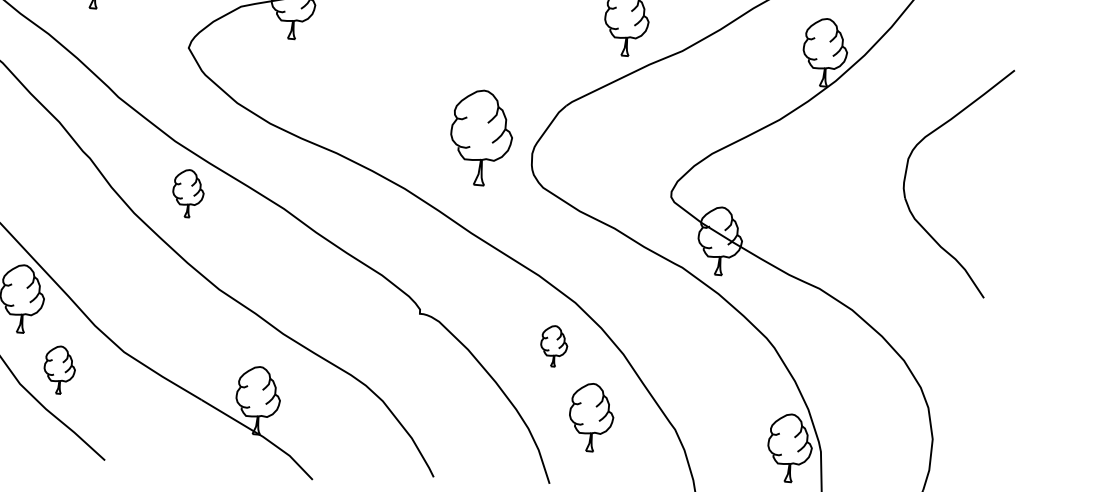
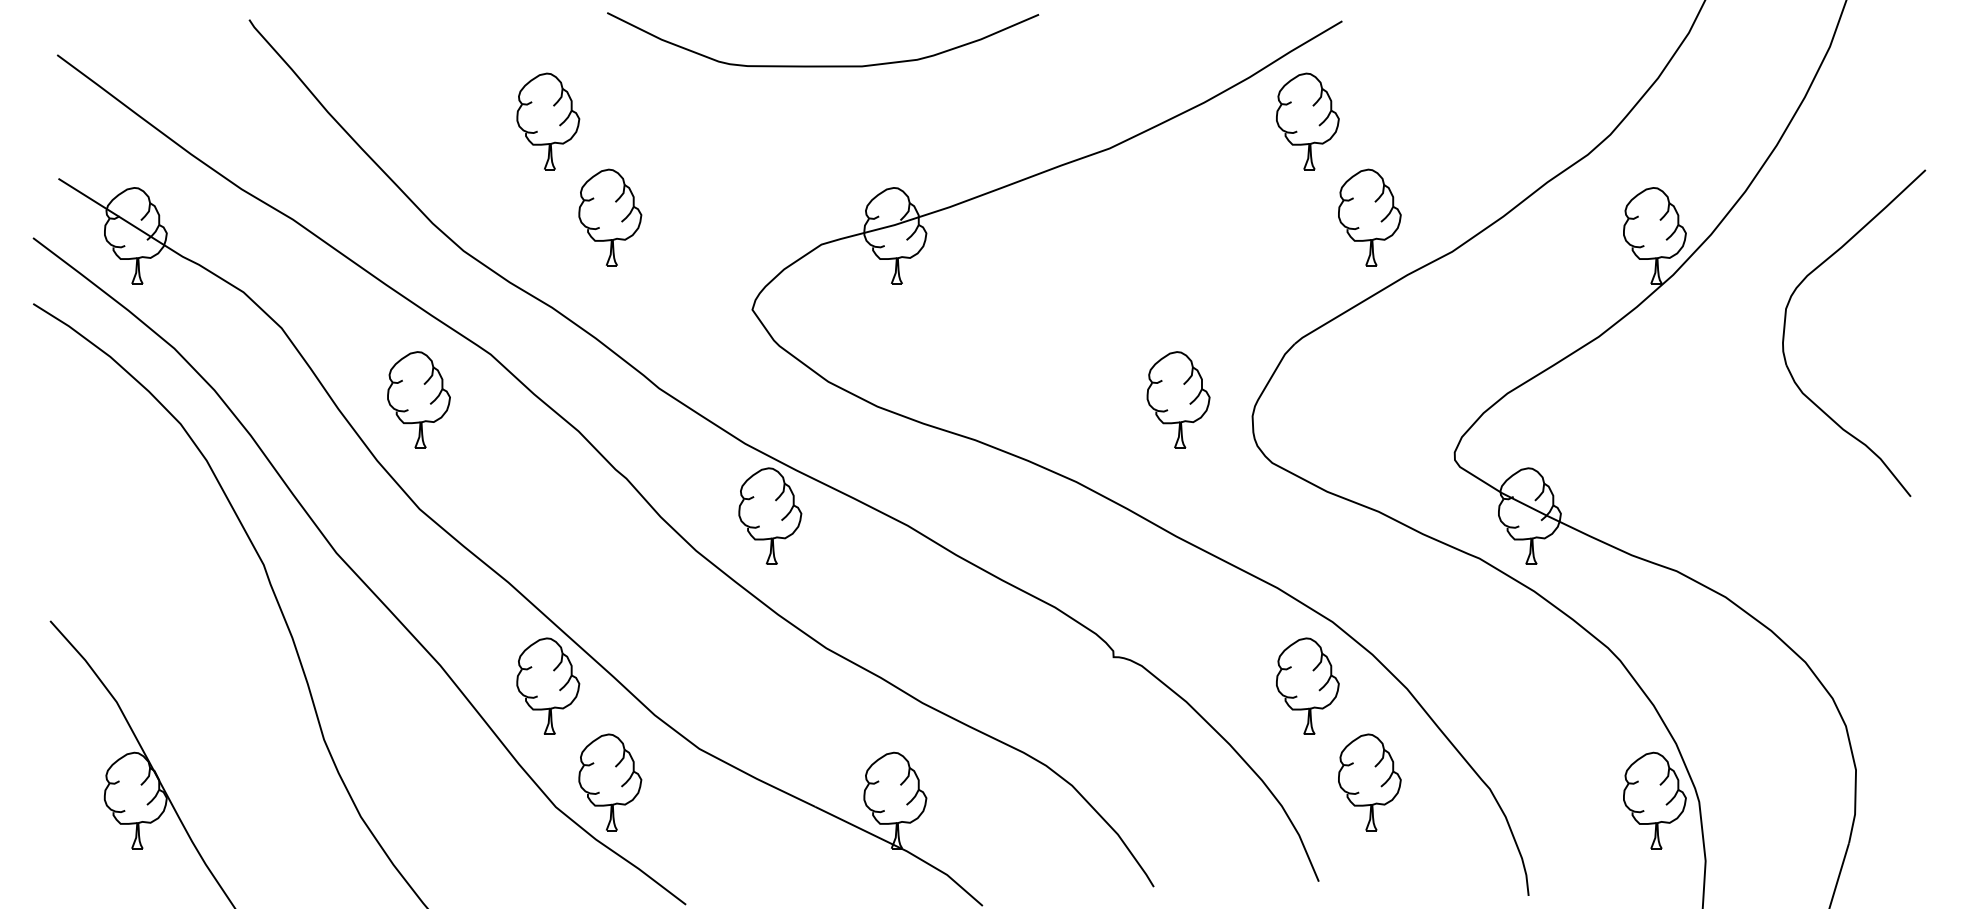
part: (481, 137) -> (1178, 399), size x0.71
part: (906, 173) -> (1785, 329), moved
part: (188, 193) -> (770, 515), size x1.43
part: (553, 345) -> (1307, 685), size x1.67
part: (59, 370) -> (610, 782), size x1.43

